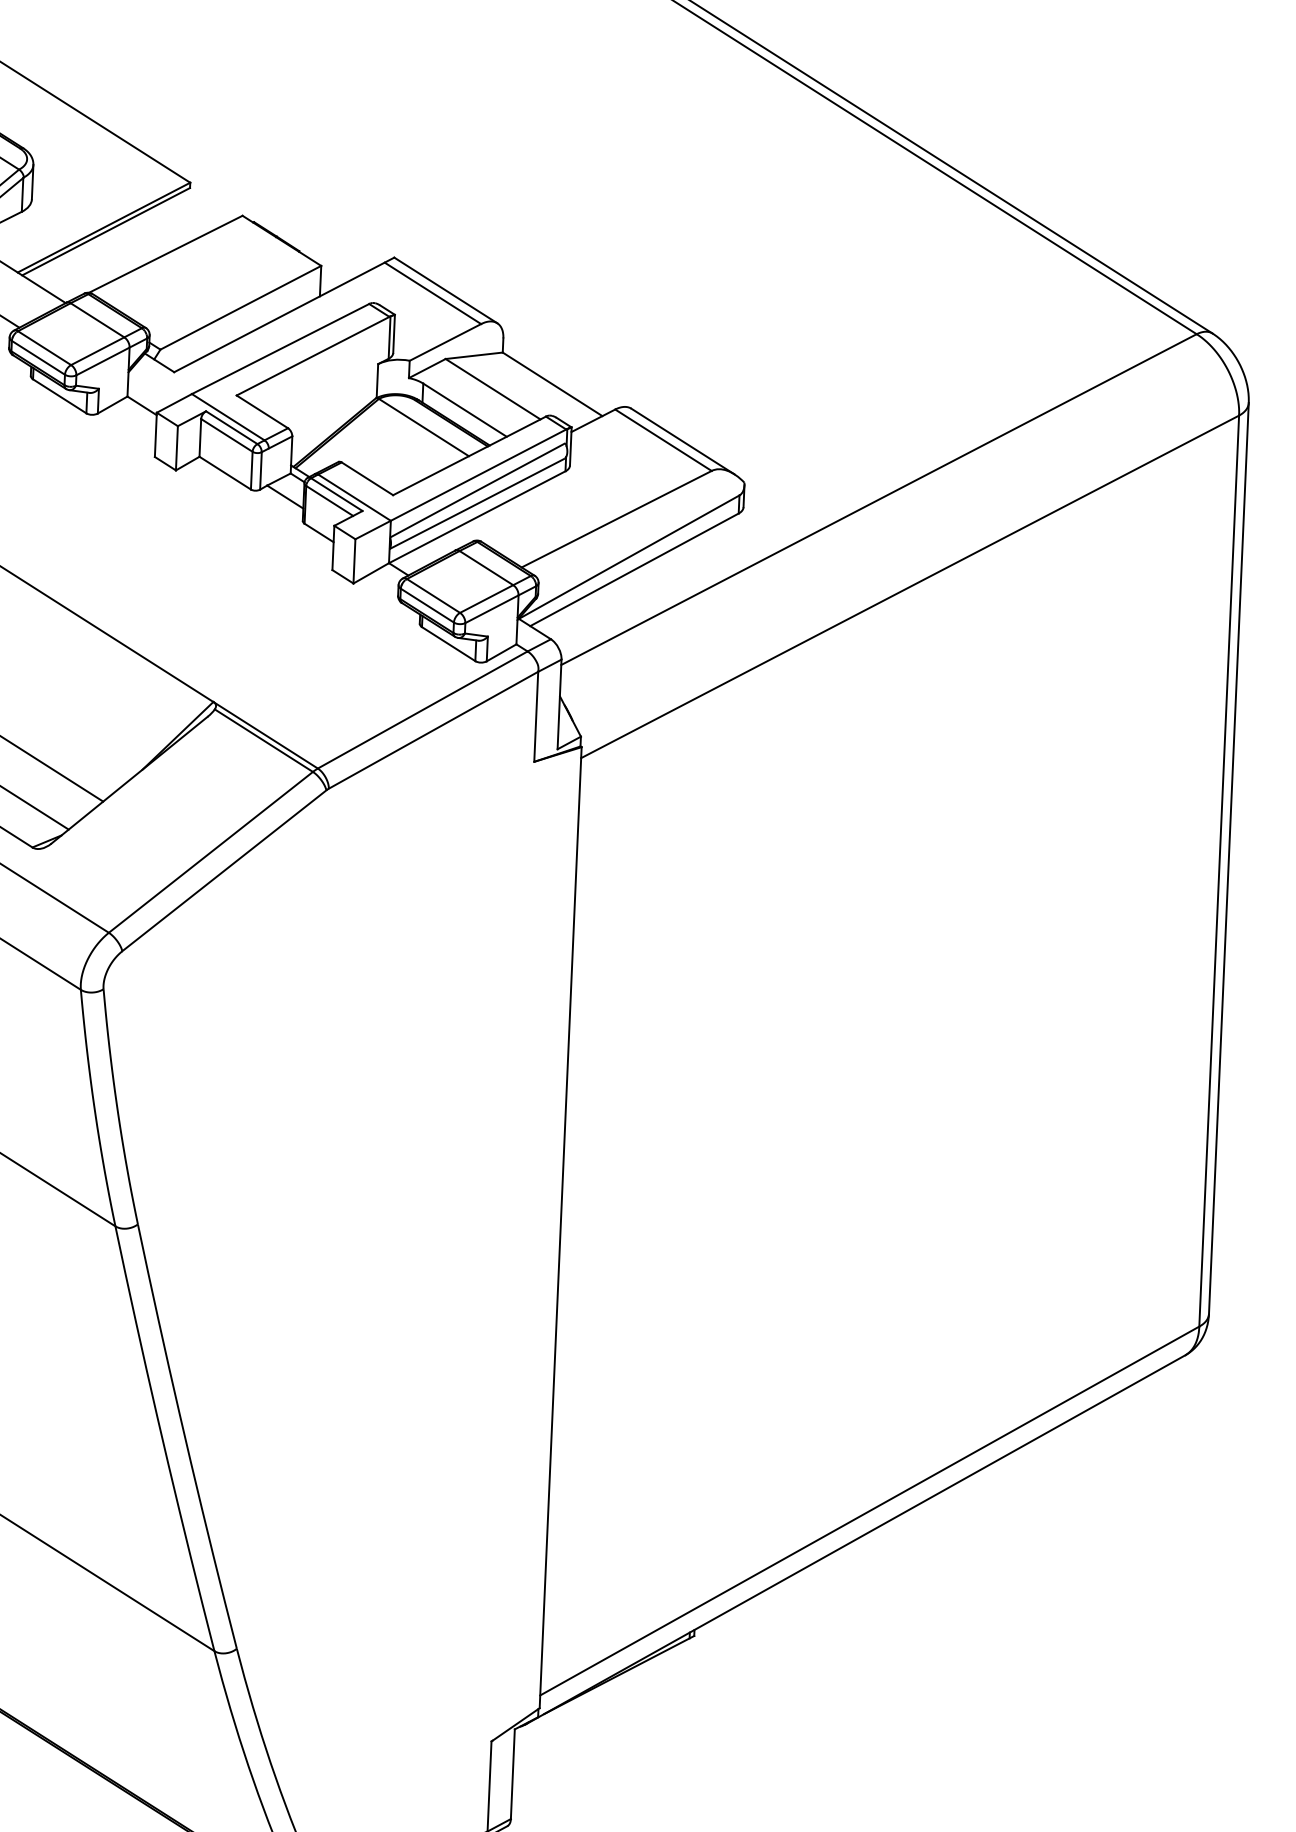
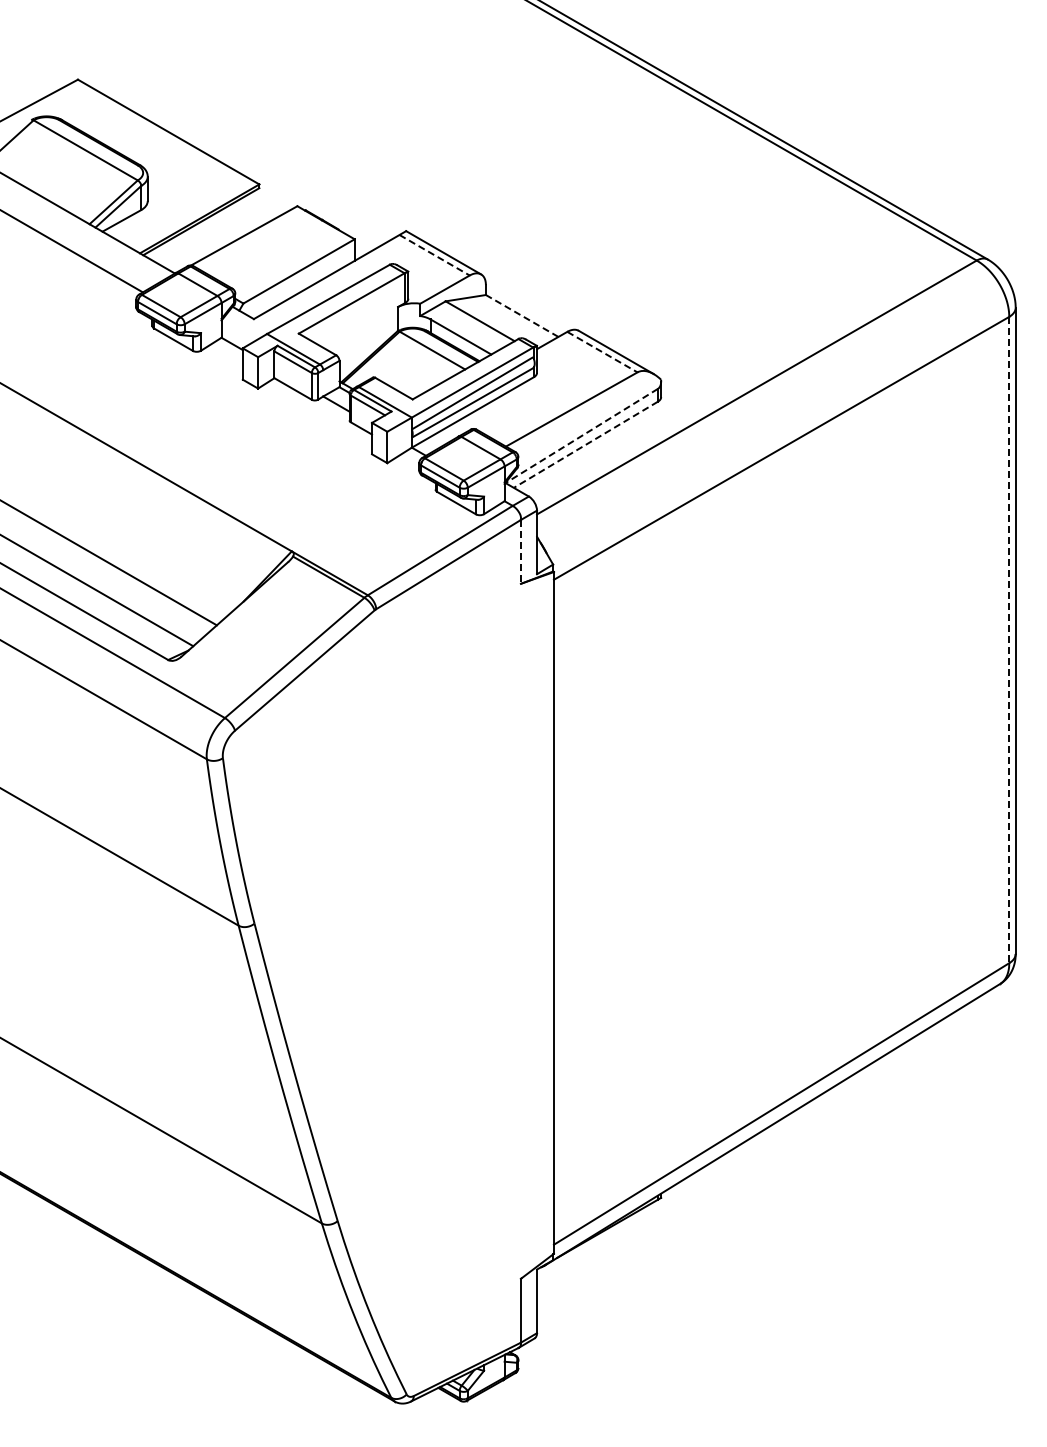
line: (432, 293) -> (434, 255), solid -> dashed
line: (553, 383) -> (522, 315), solid -> dashed
line: (663, 440) -> (602, 352), solid -> dashed
line: (628, 556) -> (581, 435), solid -> dashed
line: (633, 569) -> (585, 444), solid -> dashed
line: (535, 716) -> (520, 551), solid -> dashed
line: (1219, 871) -> (1009, 640), solid -> dashed

